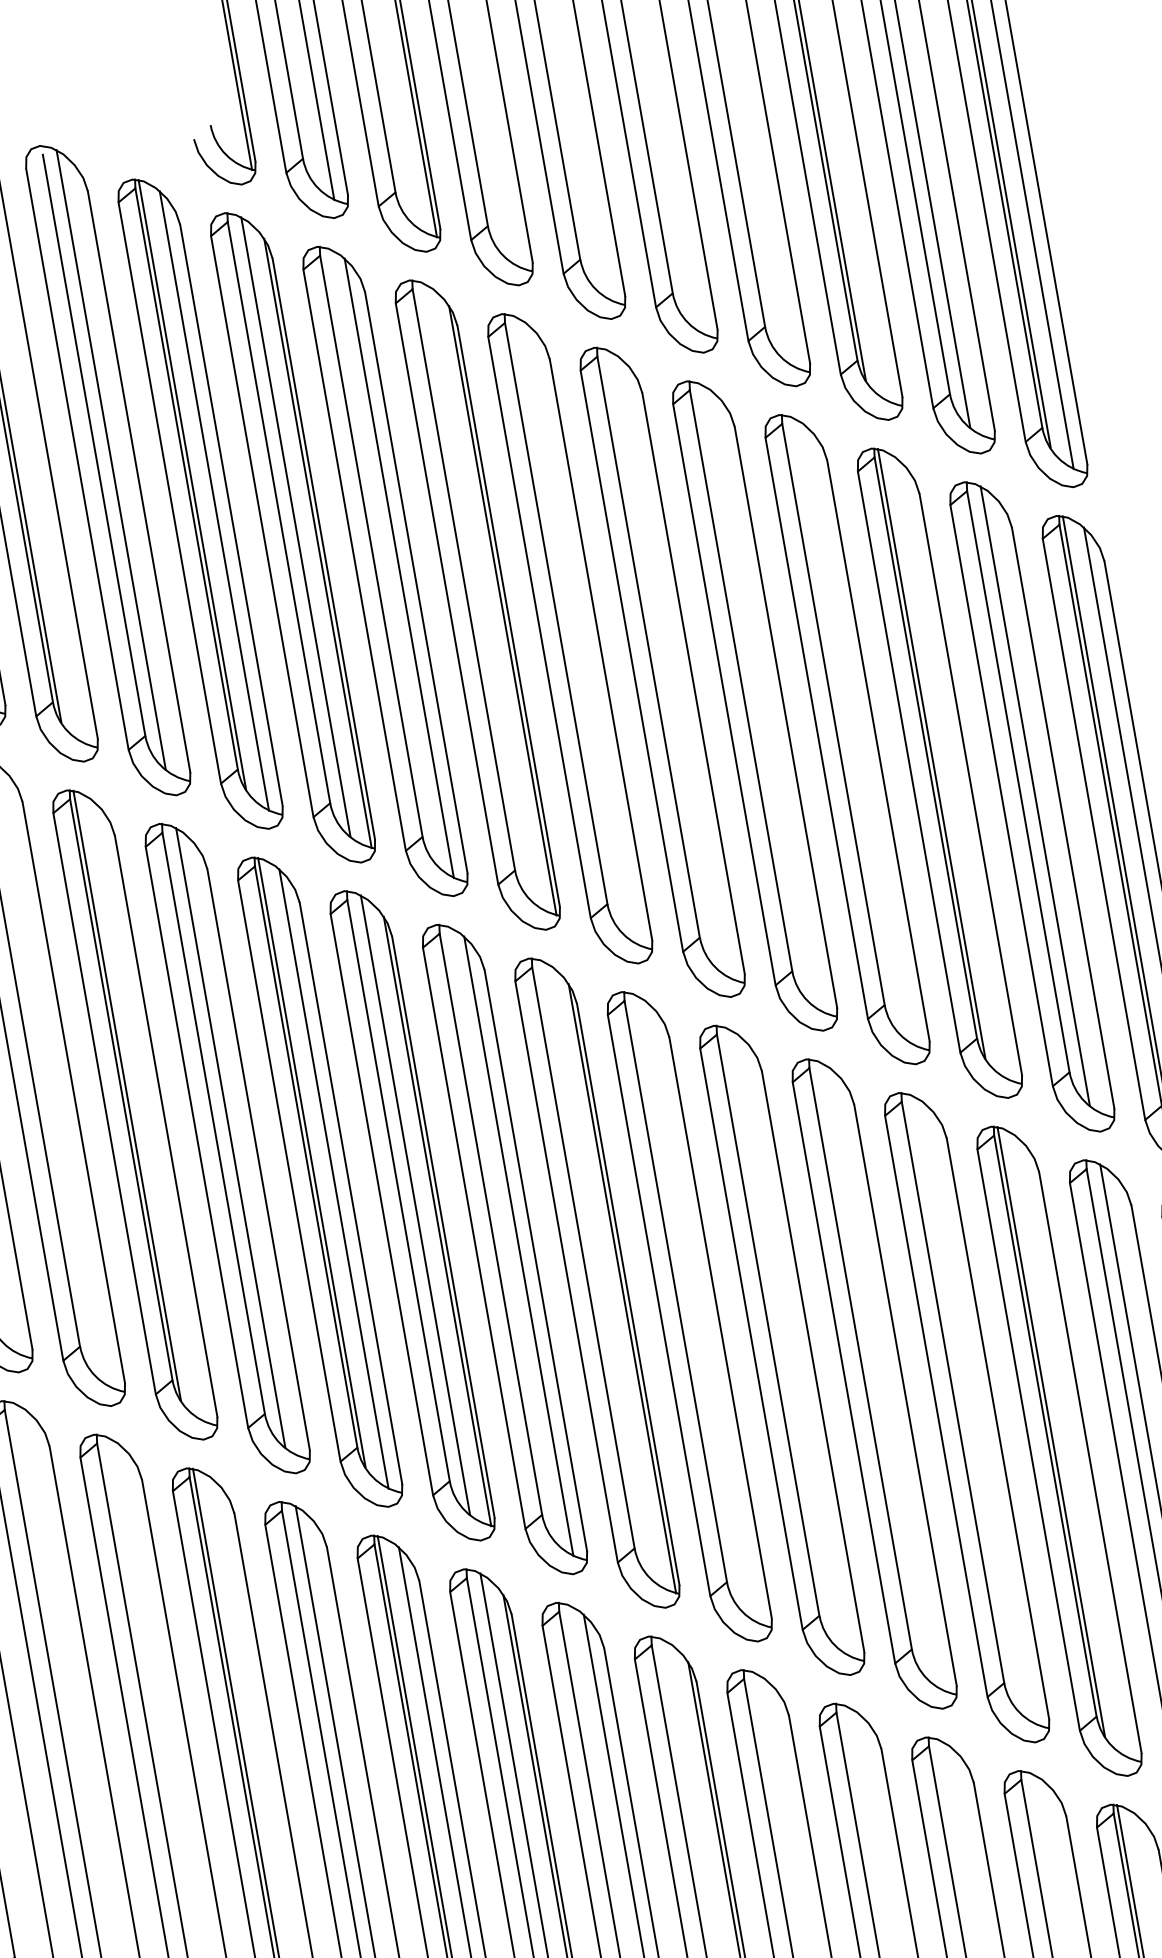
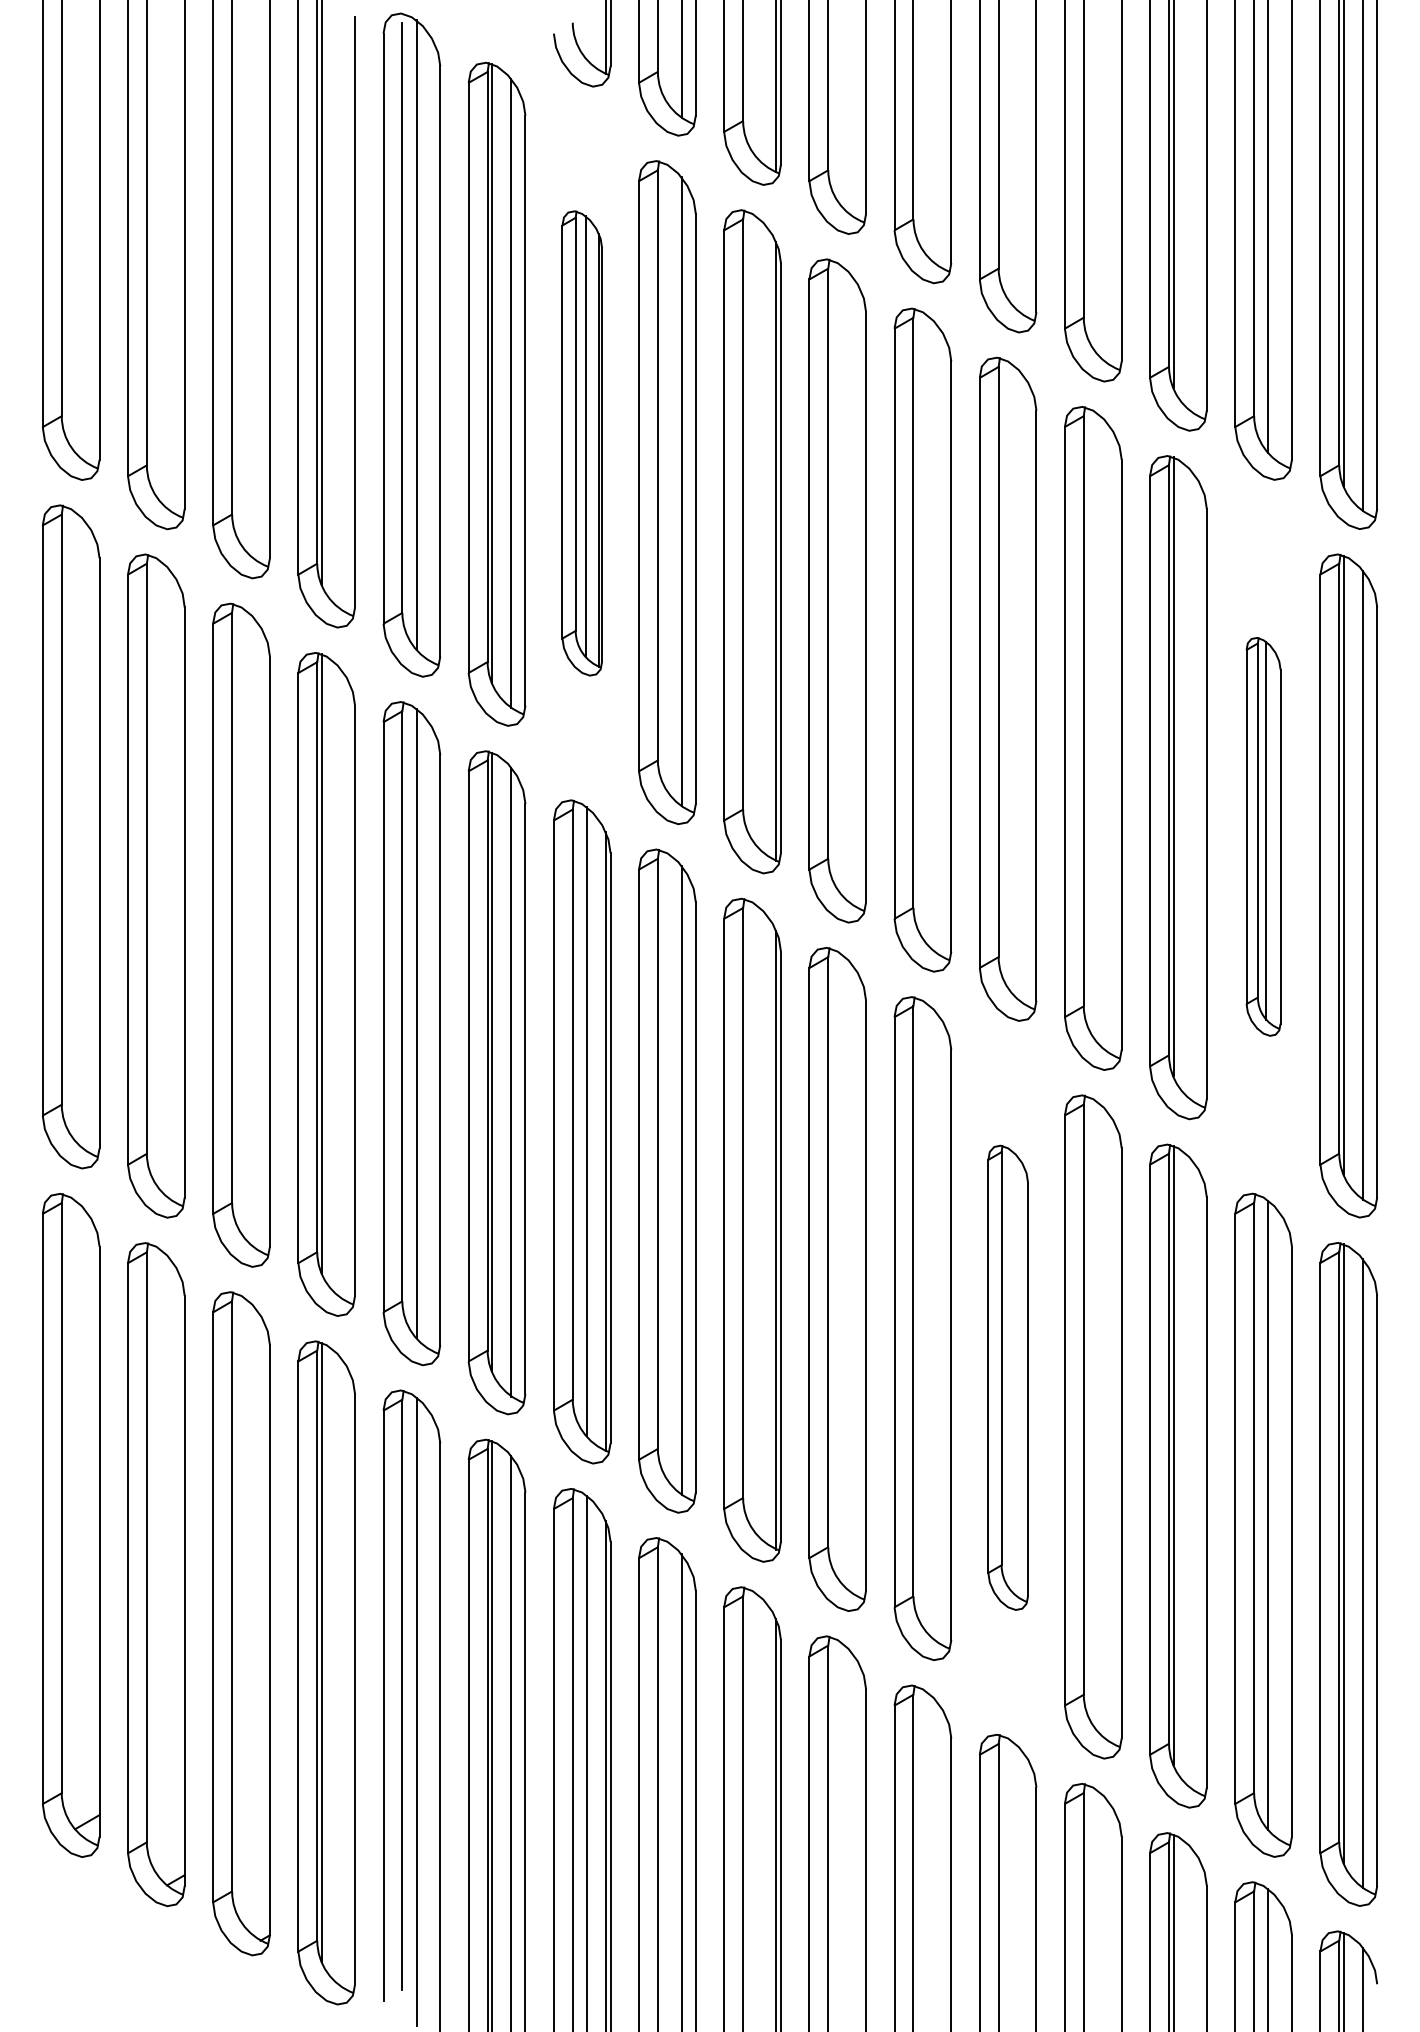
part: (293, 537) -> (582, 443), size x0.7
part: (1032, 806) -> (1263, 836), size x0.6
part: (875, 1383) -> (1008, 1377), size x0.7

